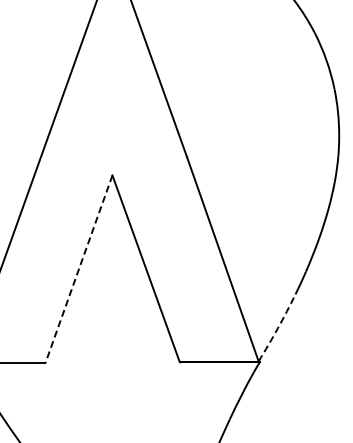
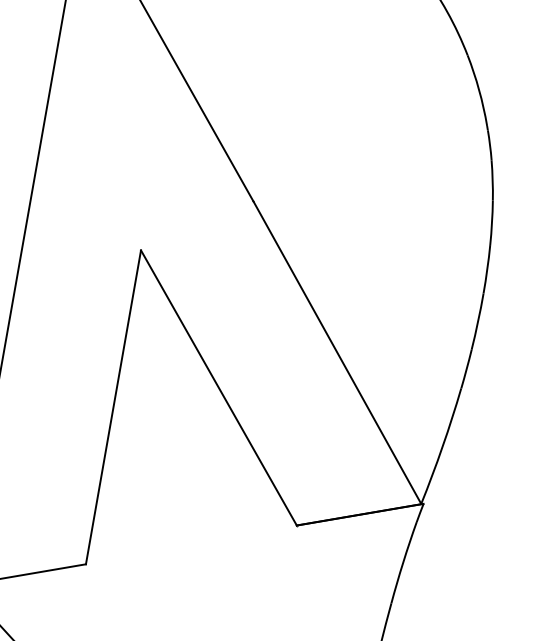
line: (78, 269) -> (112, 407), dashed -> solid
arc: (277, 328) -> (442, 447), dashed -> solid

